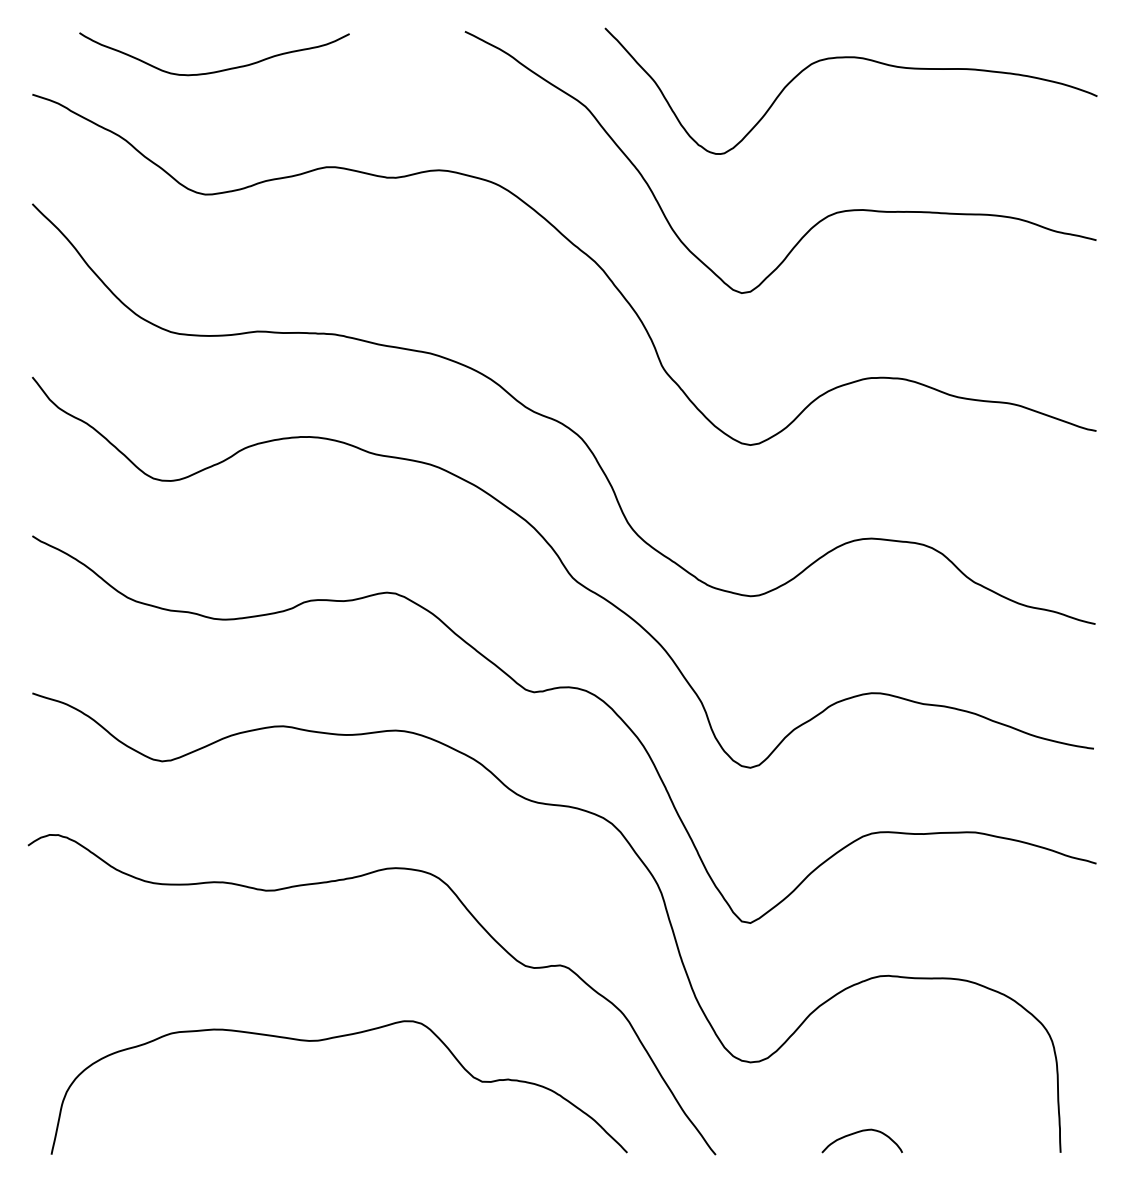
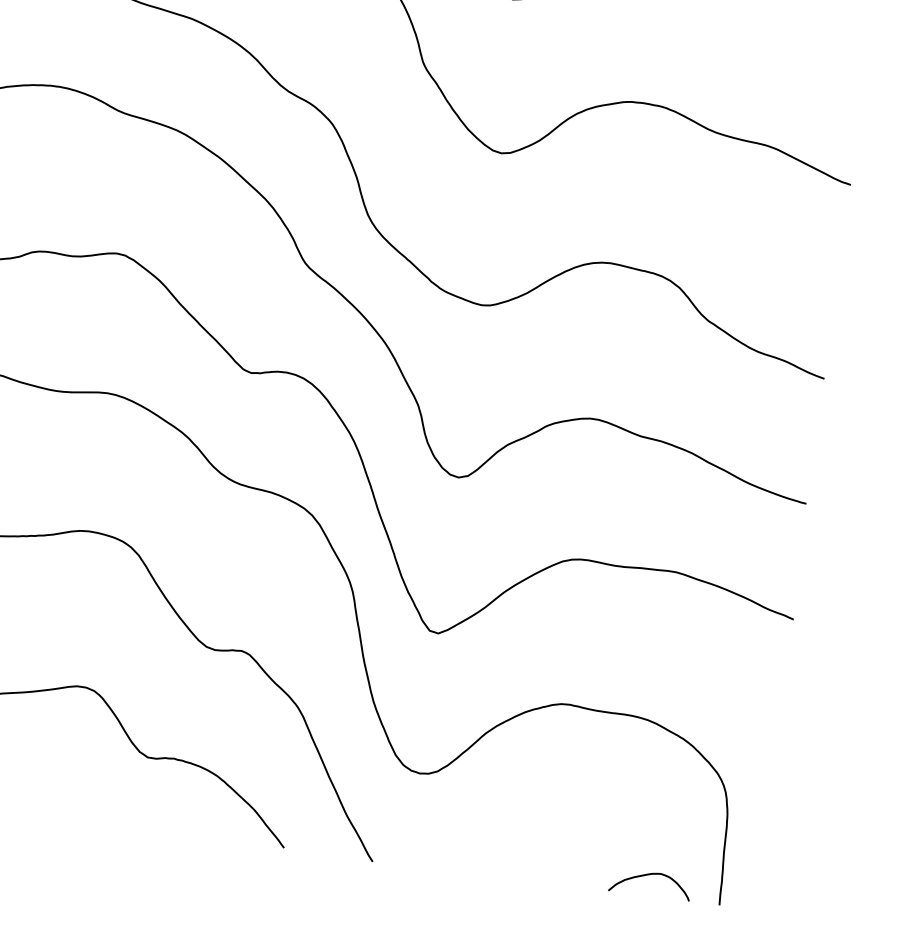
curve: (860, 1132) -> (649, 875), moved

